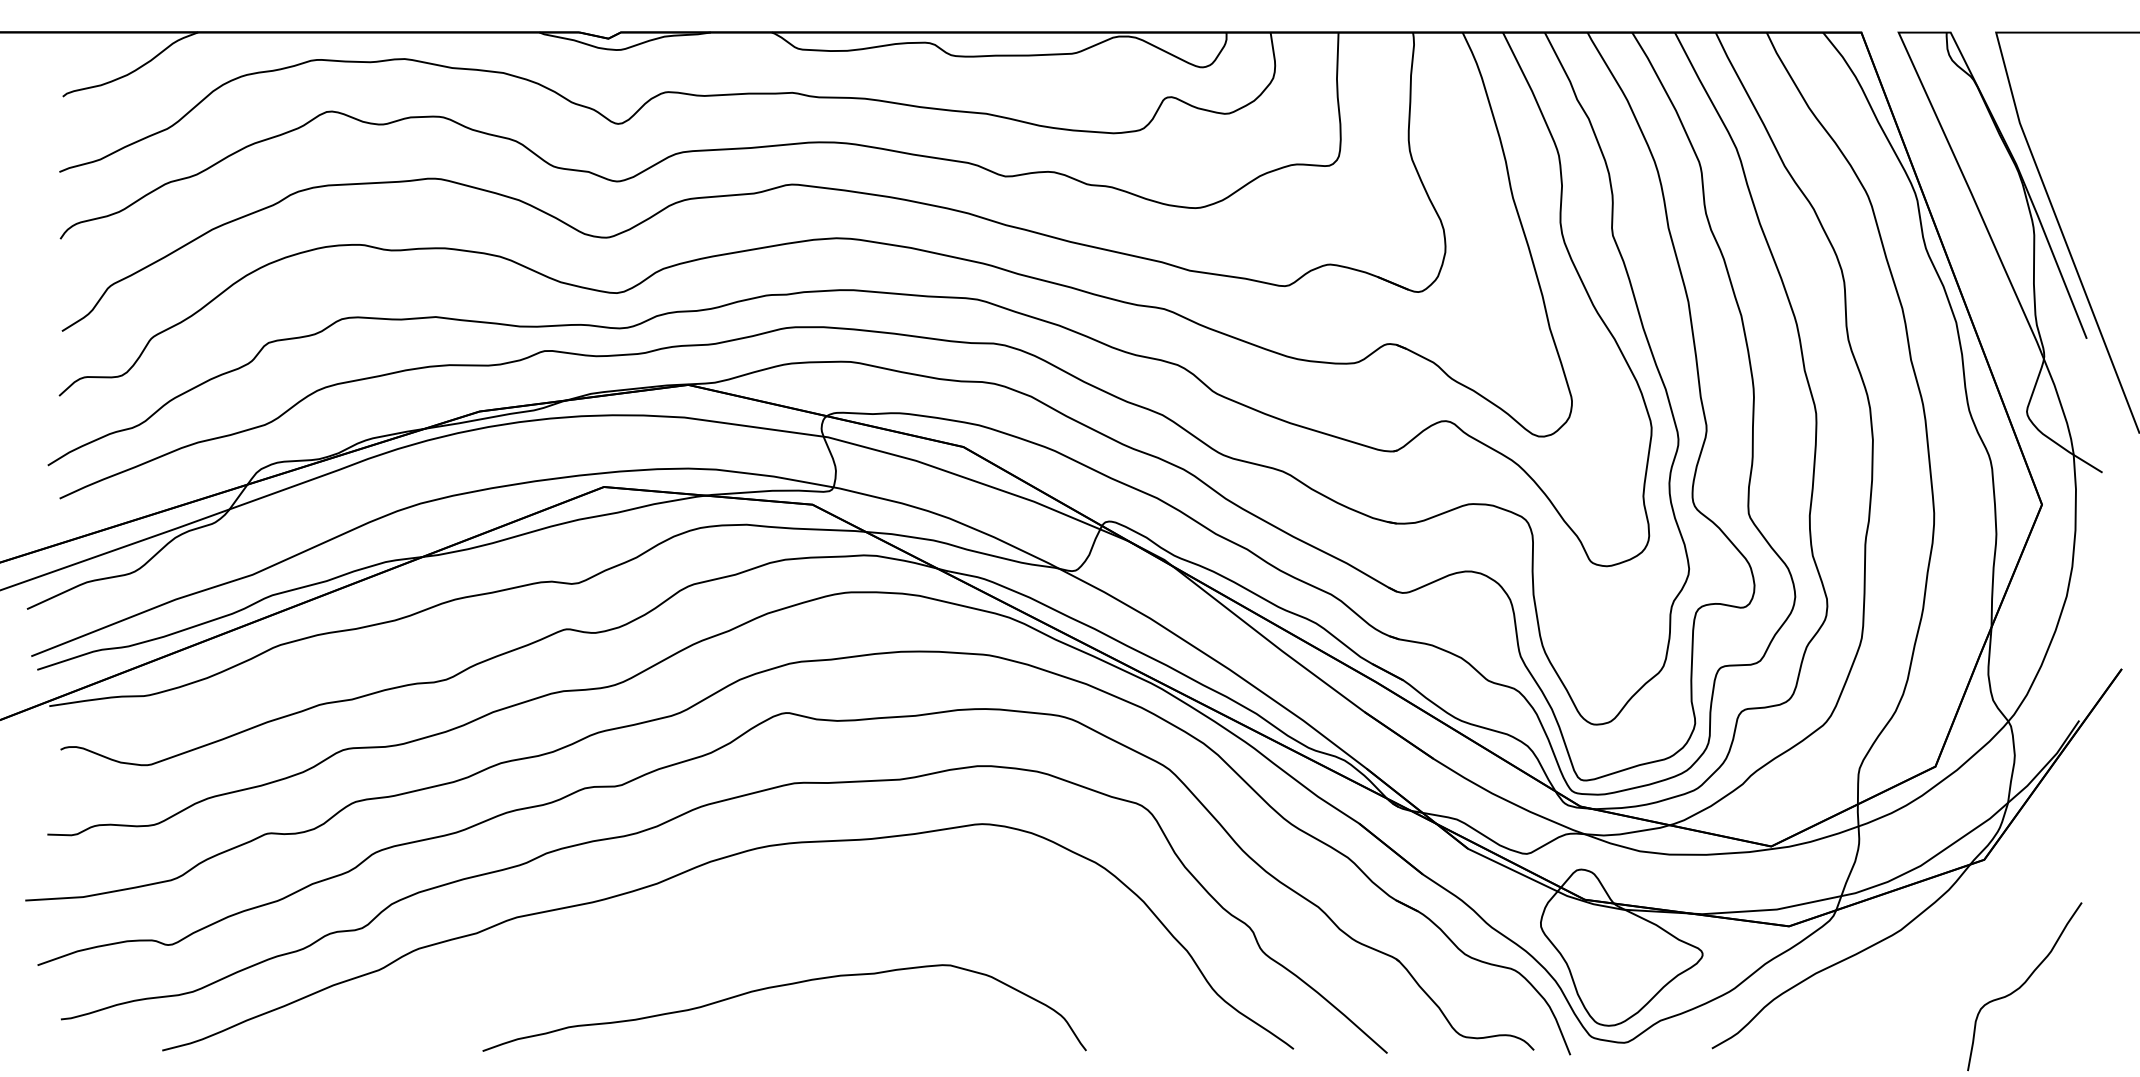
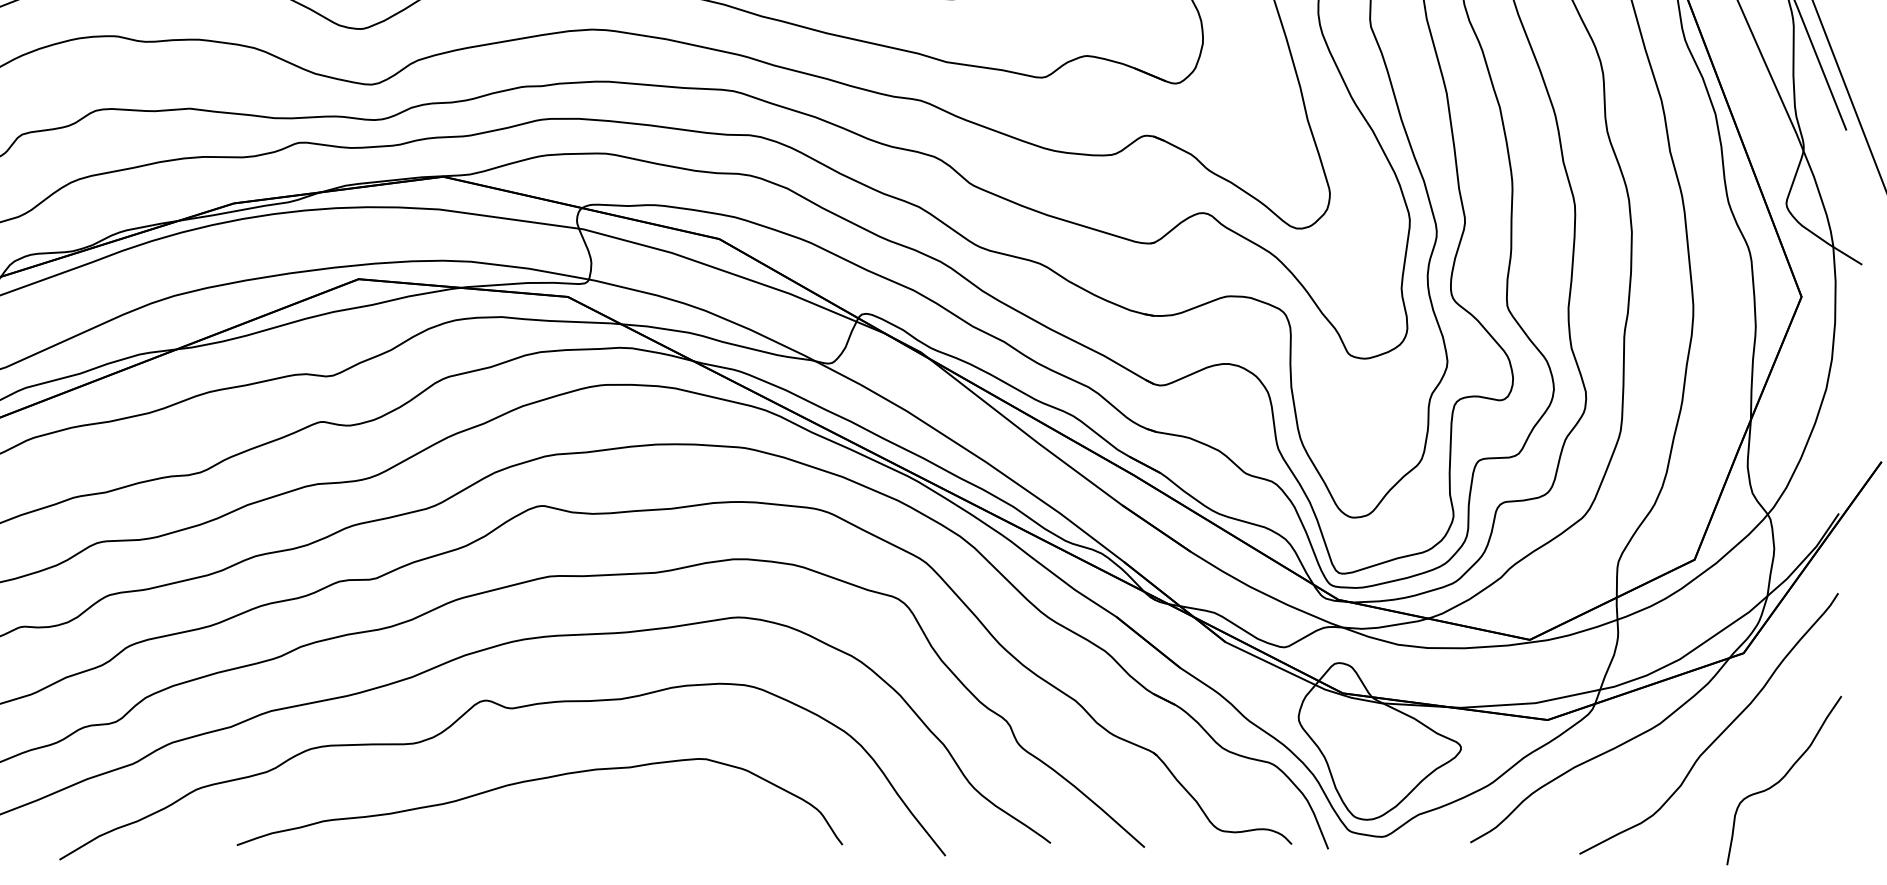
curve: (752, 915) -> (507, 709), added
curve: (1960, 940) -> (1719, 734), added

